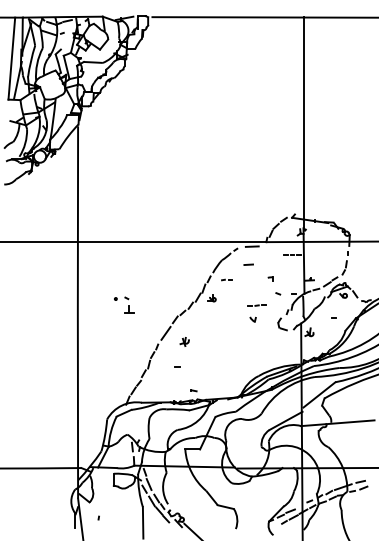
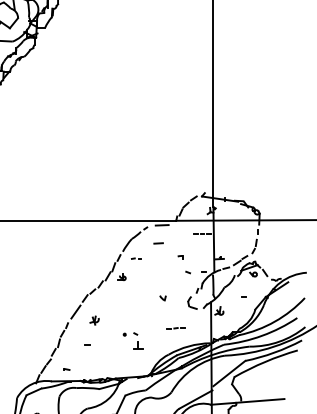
part: (124, 304) -> (133, 340), moved
line: (256, 305) -> (175, 328), moved
part: (193, 390) -> (66, 369), moved

